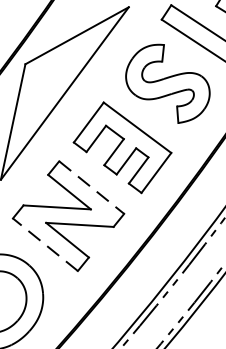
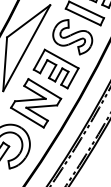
line: (93, 188) -> (45, 89), dashed -> solid
line: (45, 244) -> (27, 117), dashed -> solid

